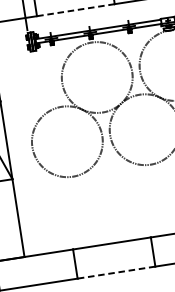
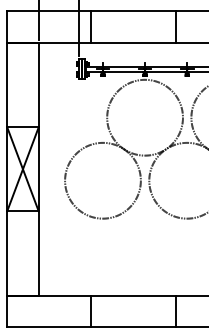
line: (75, 10) -> (133, 43), dashed -> solid
line: (116, 272) -> (133, 327), dashed -> solid

